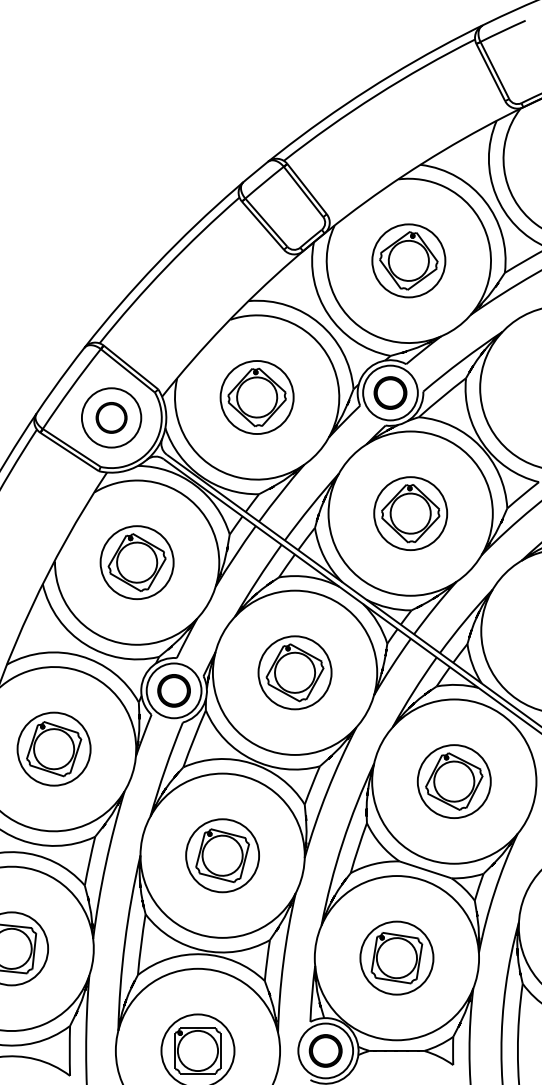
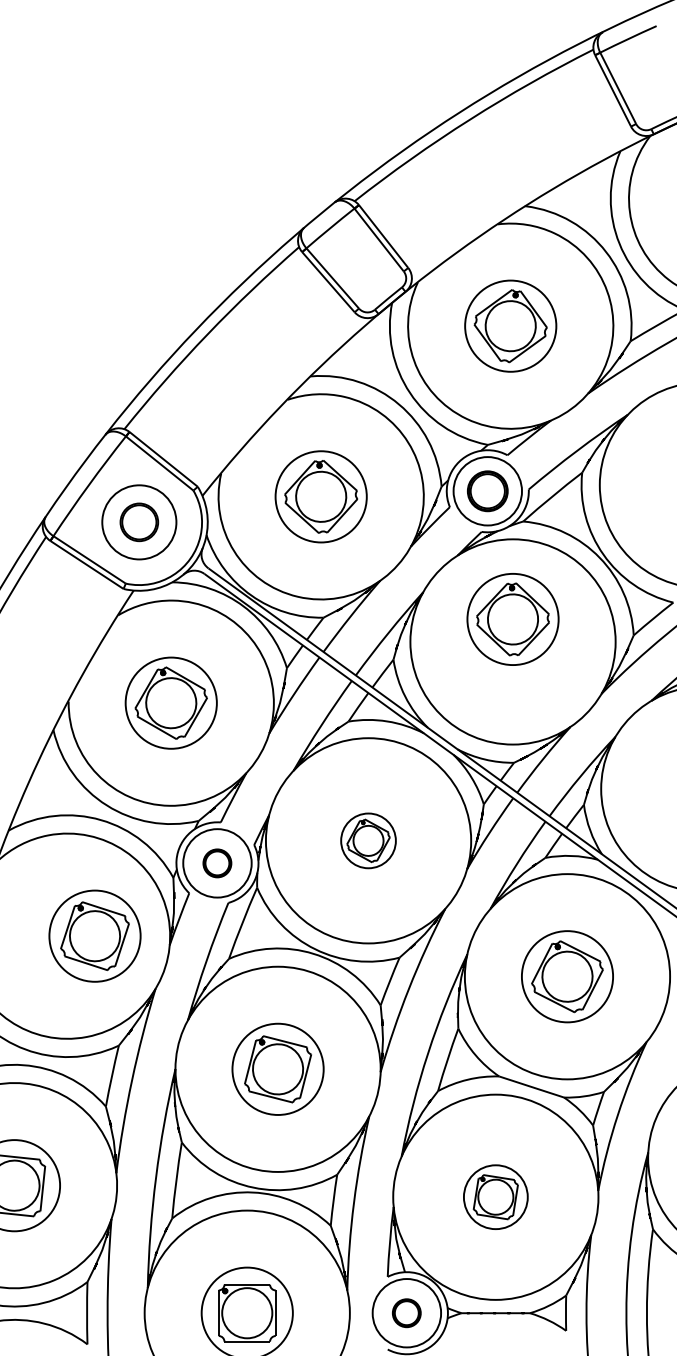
part: (410, 513) -> (512, 619), moved
part: (294, 672) -> (367, 840), size x0.6
part: (173, 690) -> (216, 862), size x0.7
part: (53, 748) -> (94, 935), moved
part: (396, 957) -> (495, 1196), size x0.7
part: (325, 1050) -> (406, 1312), size x0.7

